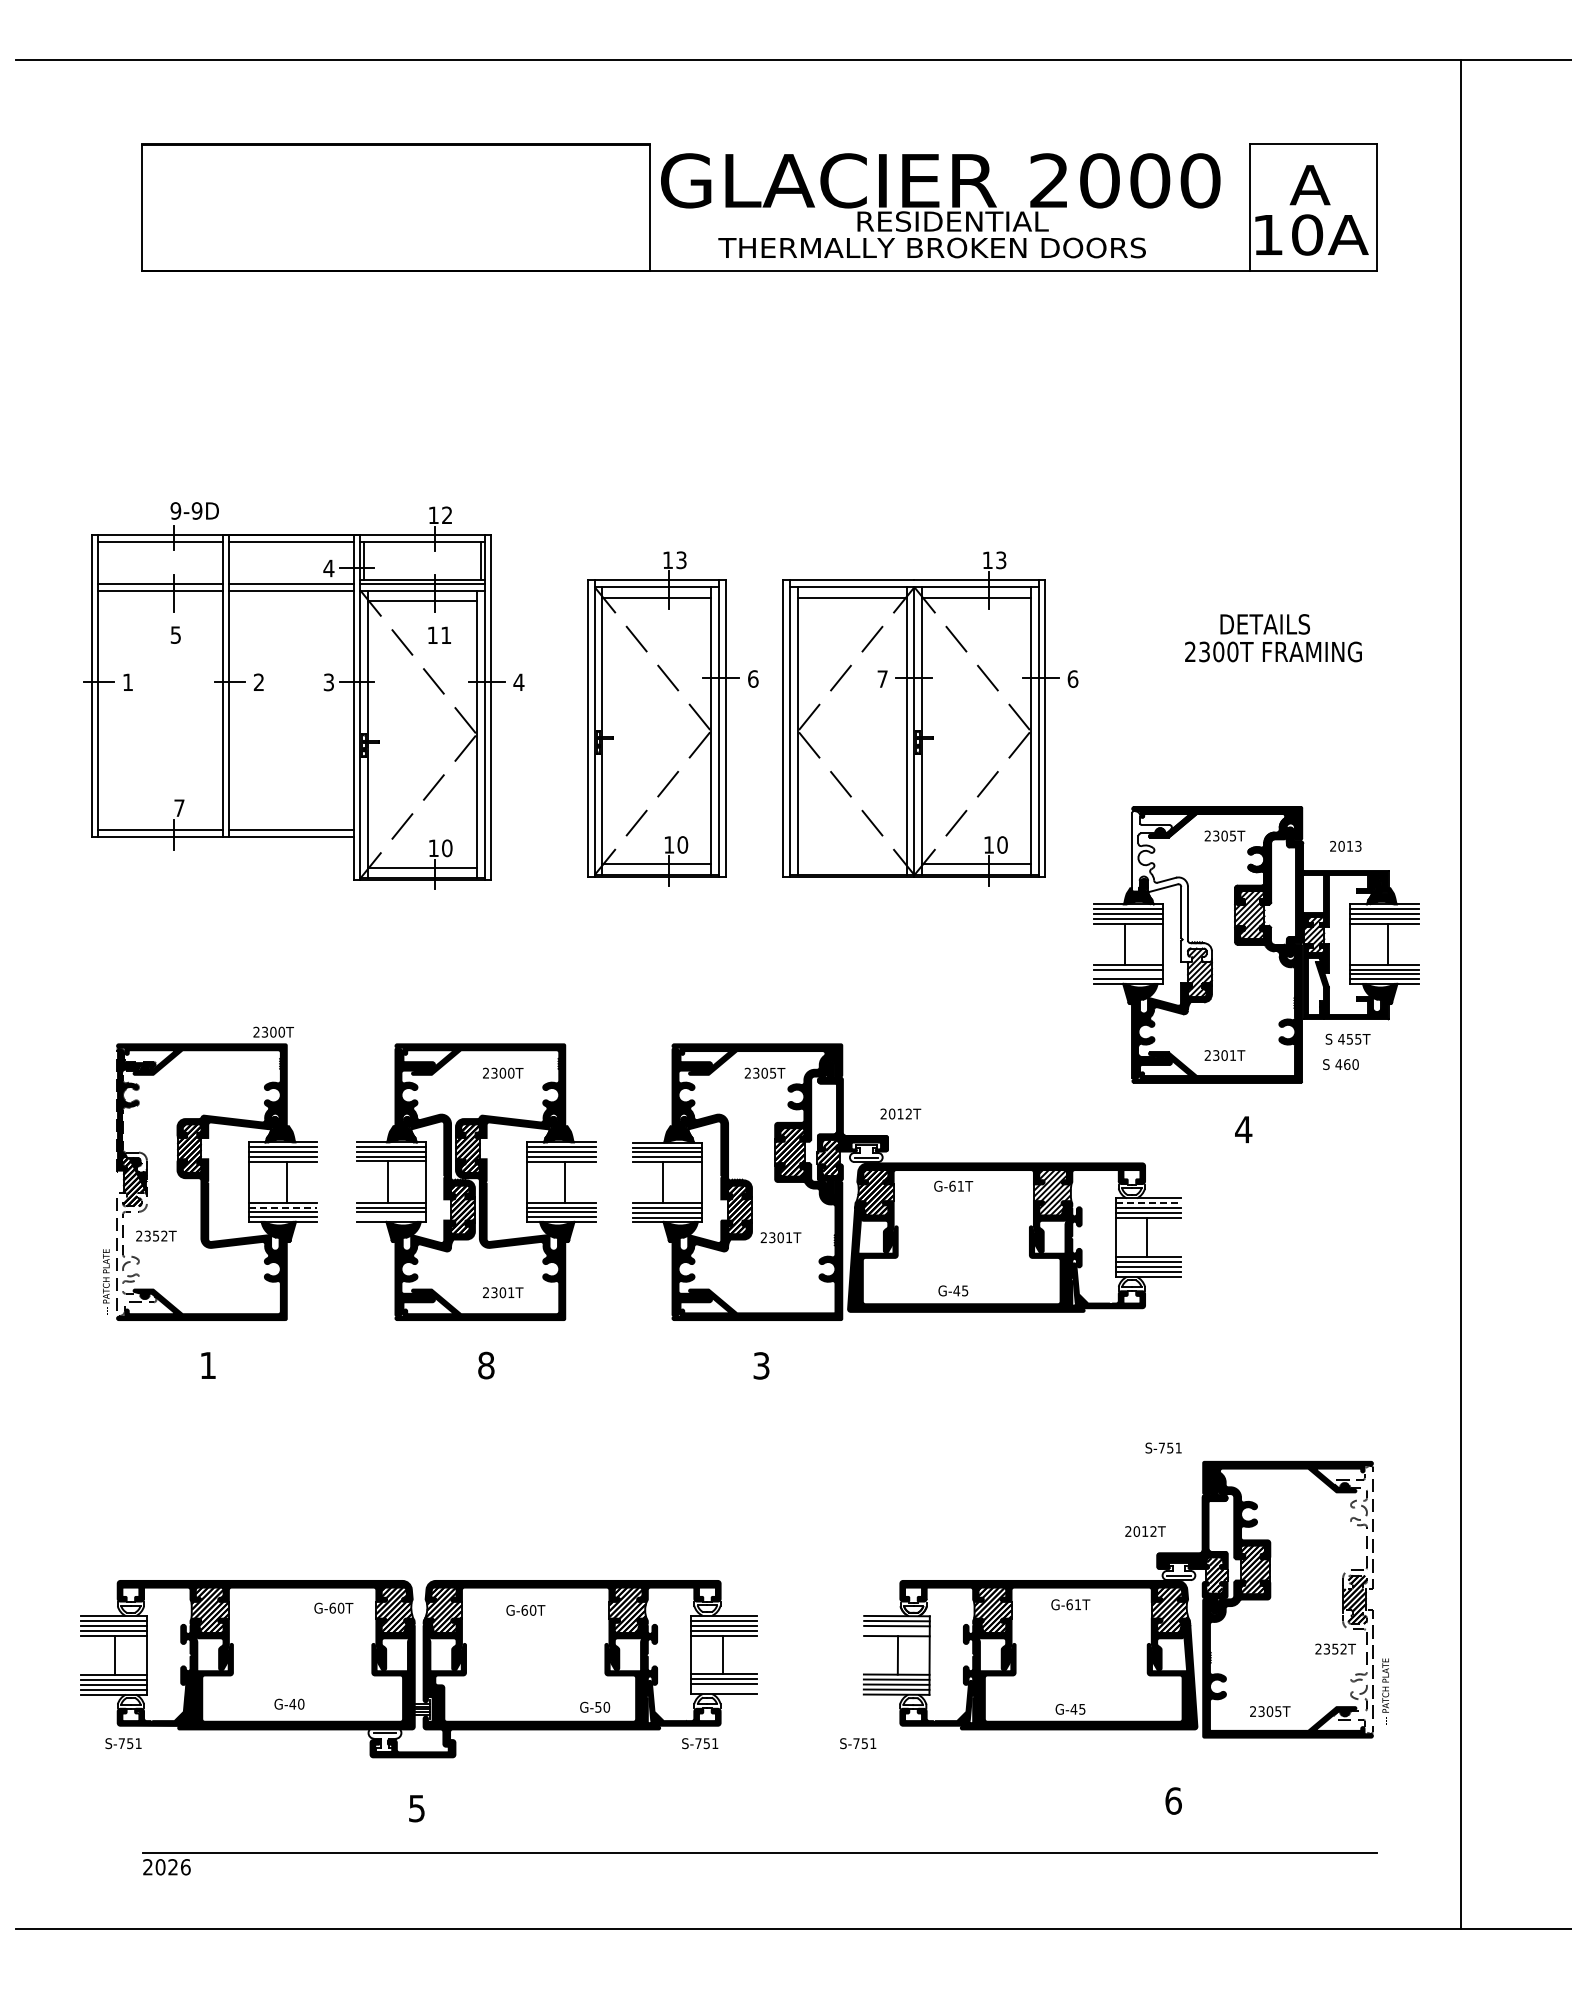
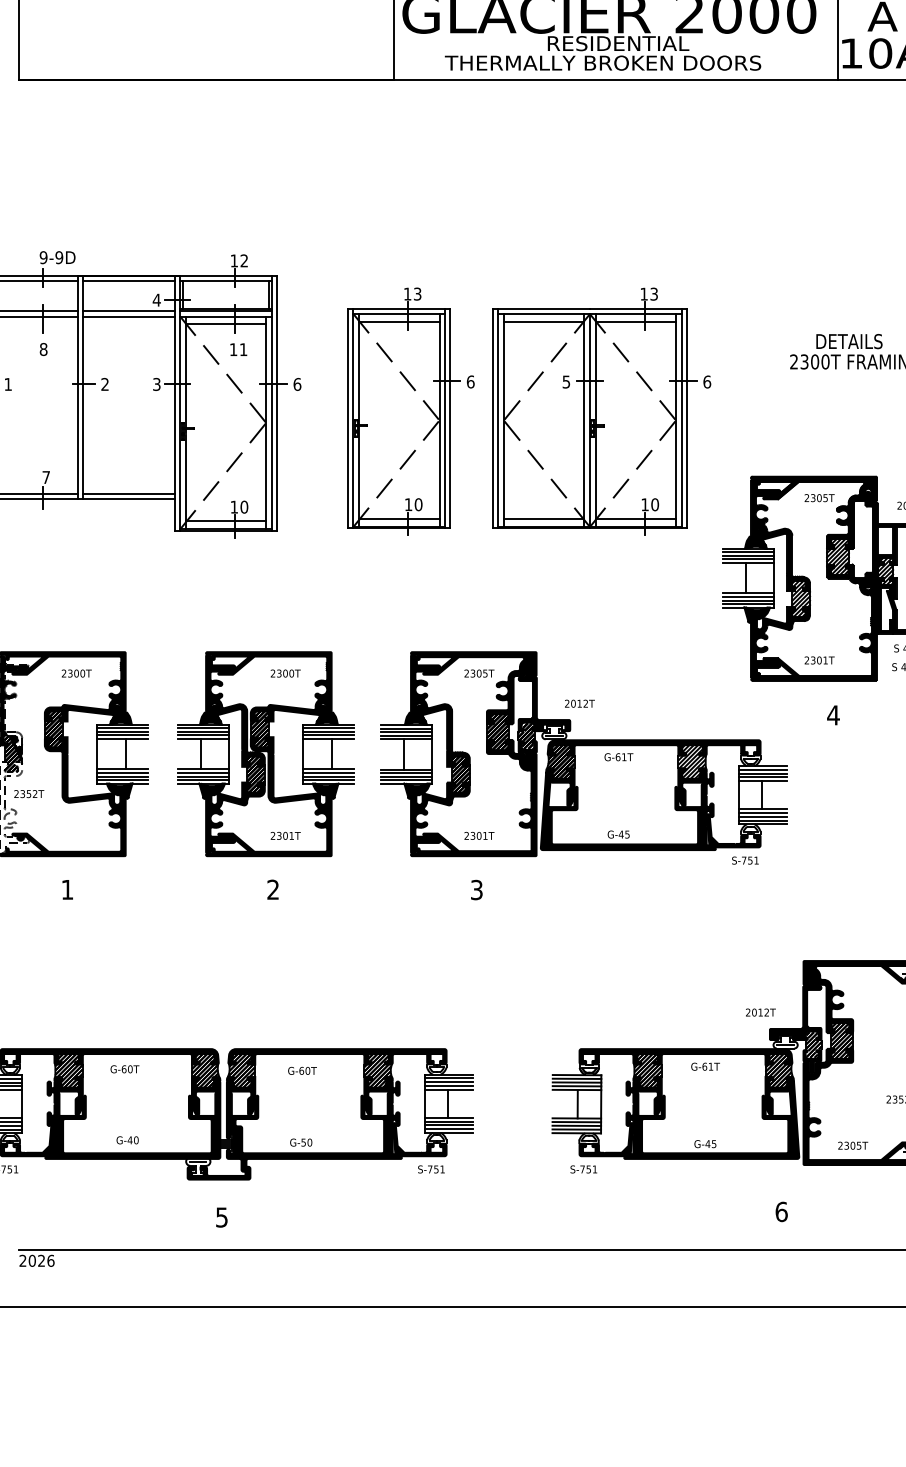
text: (175, 634) -> (43, 349), 5 -> 8
text: (882, 678) -> (566, 381), 7 -> 5
text: (518, 682) -> (297, 384), 4 -> 6
line: (852, 864) -> (544, 519), added
fill: (1171, 886) -> (780, 535), added
line: (1128, 974) -> (748, 600), added
text: (273, 1031) -> (76, 673), moved
line: (1148, 1203) -> (763, 769), dashed -> solid
line: (283, 1207) -> (123, 772), dashed -> solid
line: (391, 1217) -> (203, 780), added
text: (780, 1237) -> (479, 835), moved
text: (486, 1365) -> (273, 889), 8 -> 2
text: (1163, 1447) -> (745, 860), moved
text: (333, 1607) -> (124, 1068), moved
line: (896, 1630) -> (576, 1085), added
line: (723, 1689) -> (448, 1129), added
text: (595, 1706) -> (301, 1141), moved
text: (858, 1743) -> (584, 1169), moved

